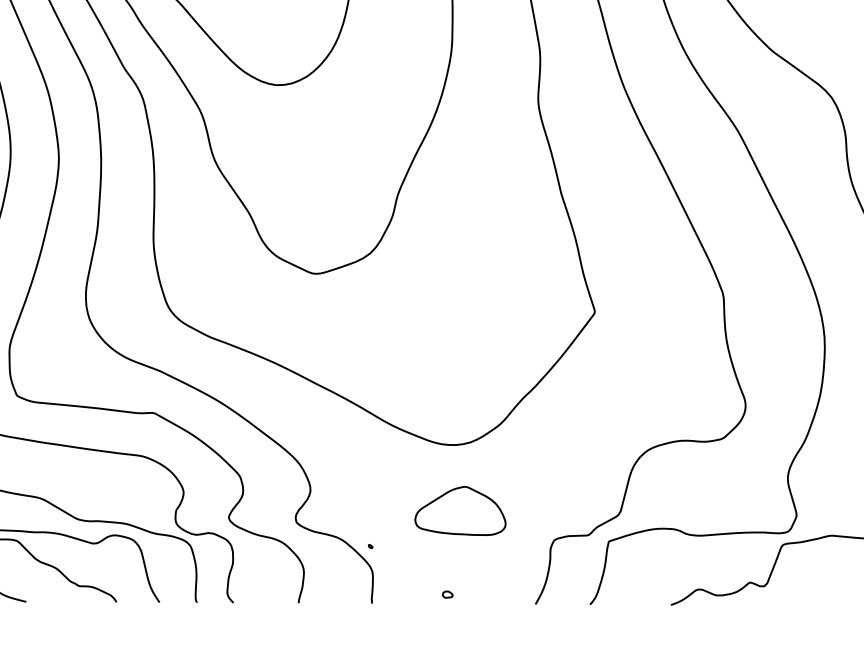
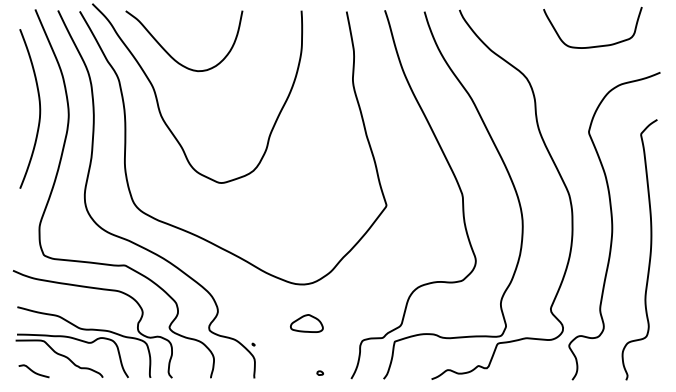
part: (459, 510) -> (306, 323), size x0.6
part: (446, 593) -> (319, 372), moved

